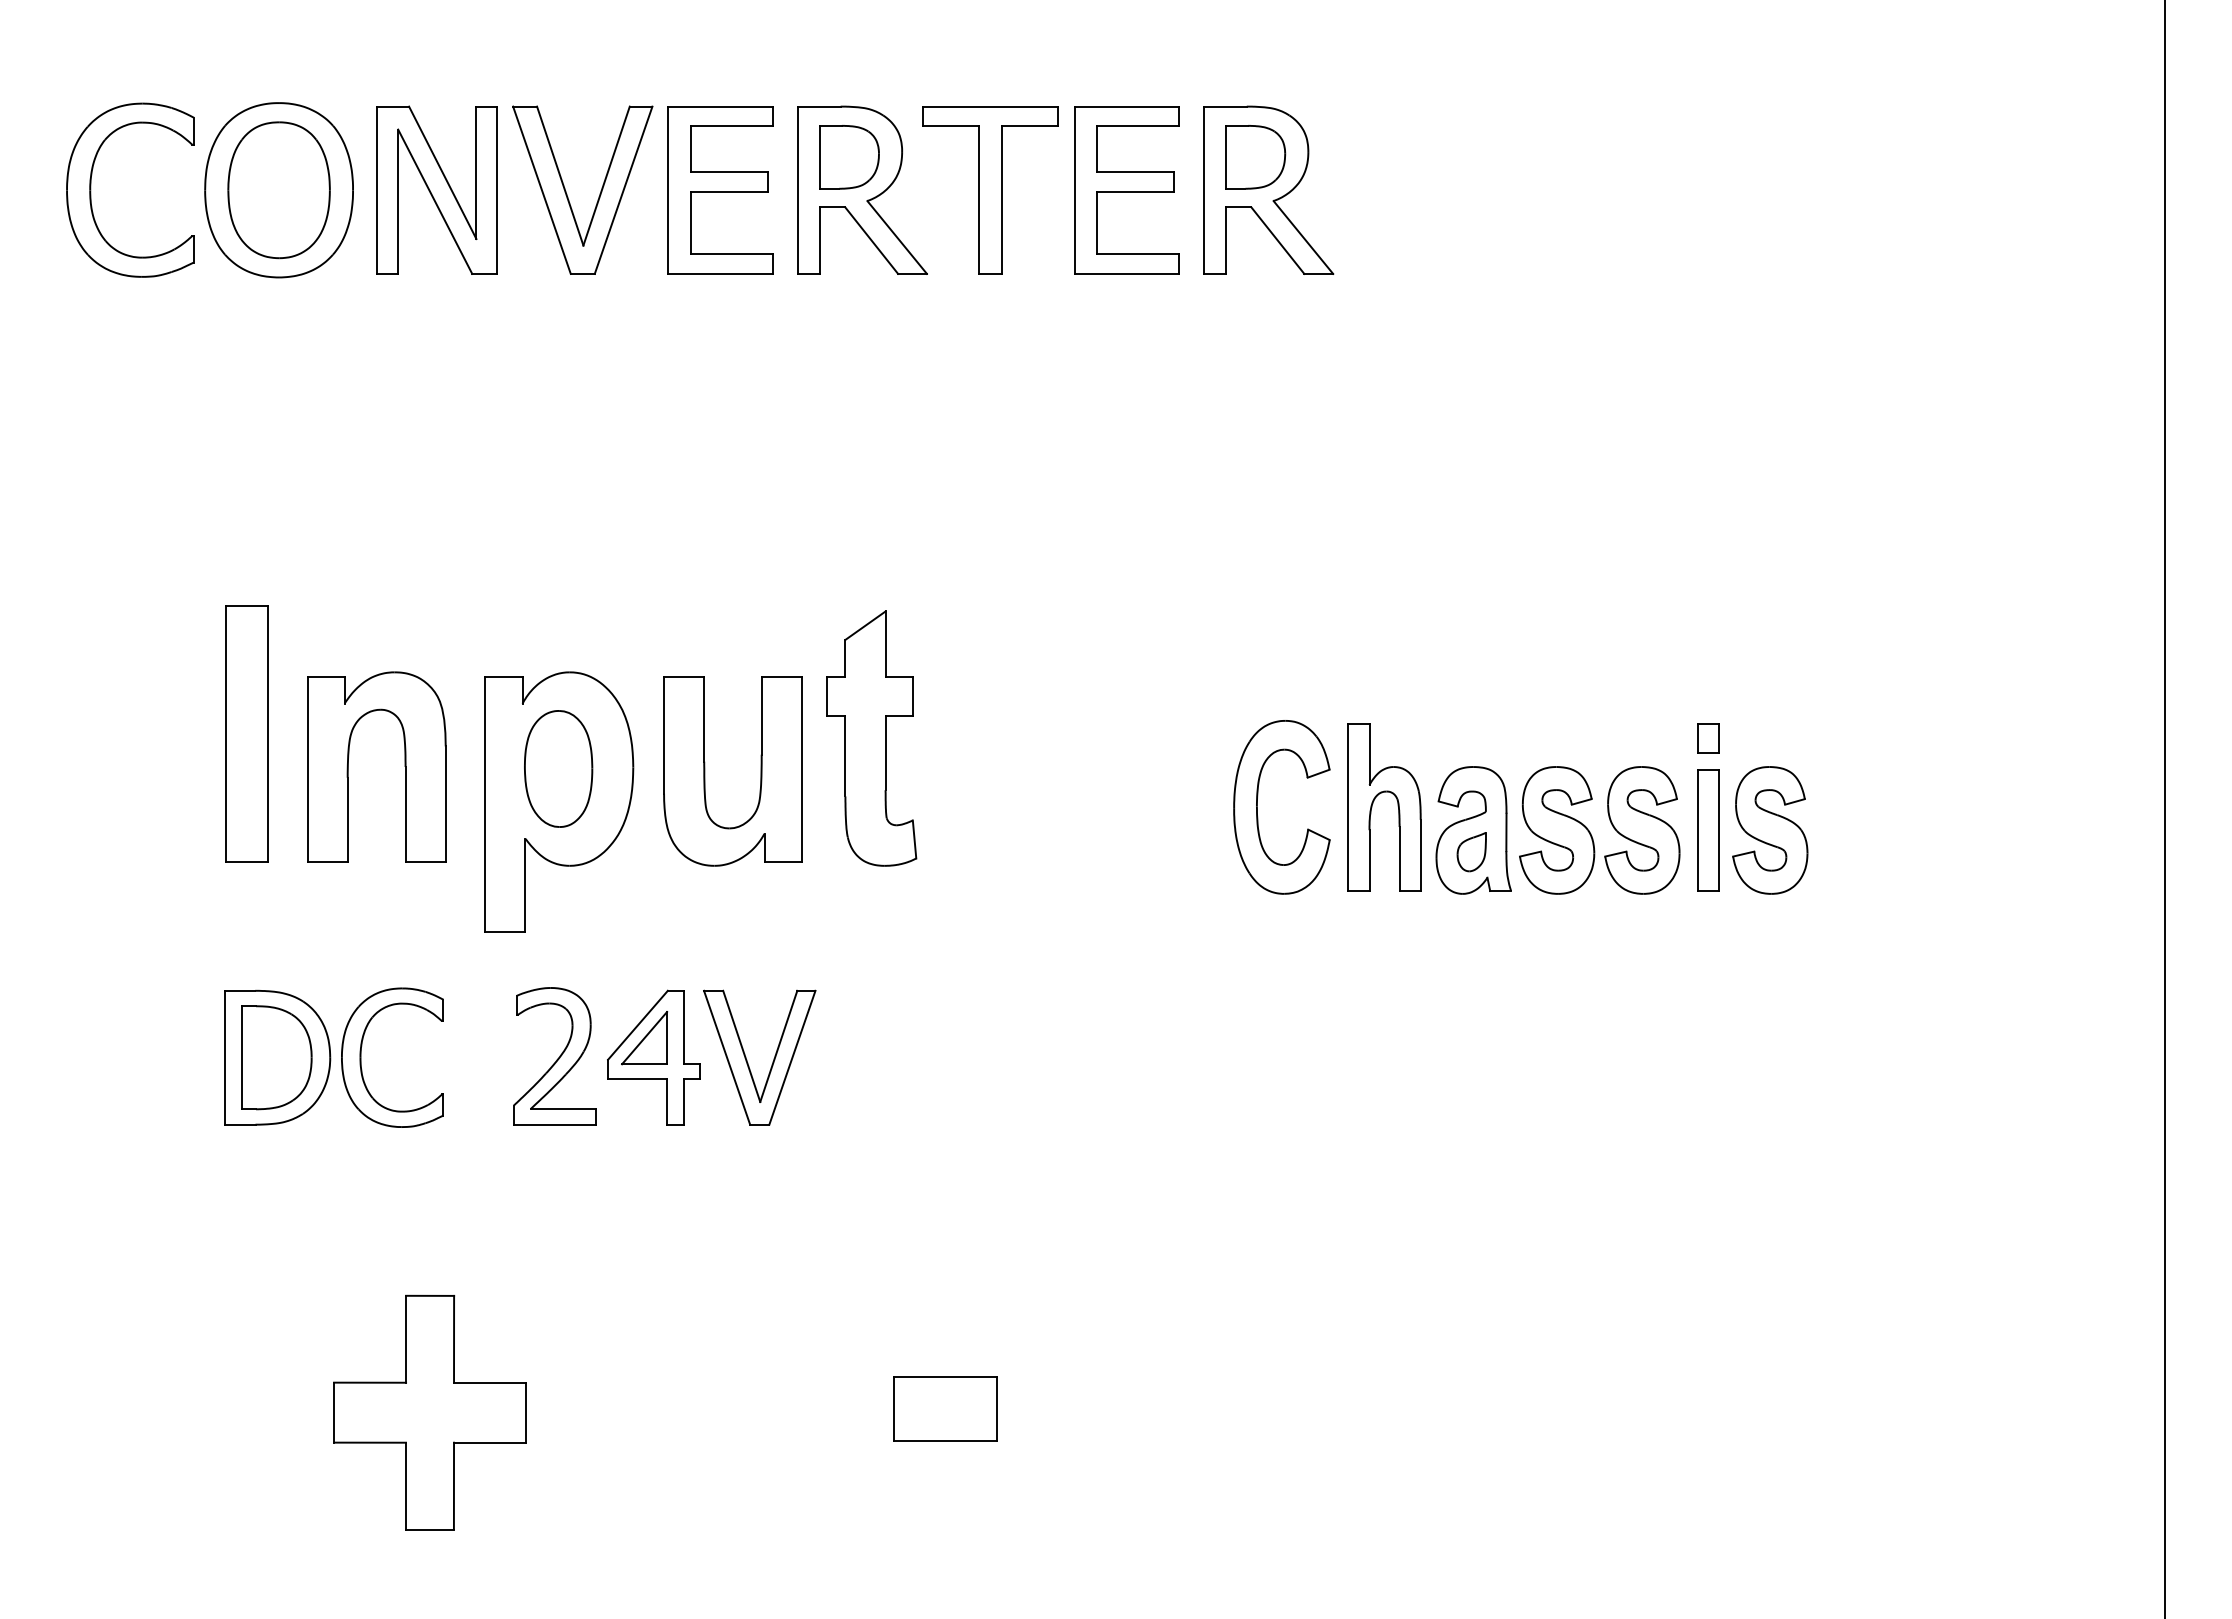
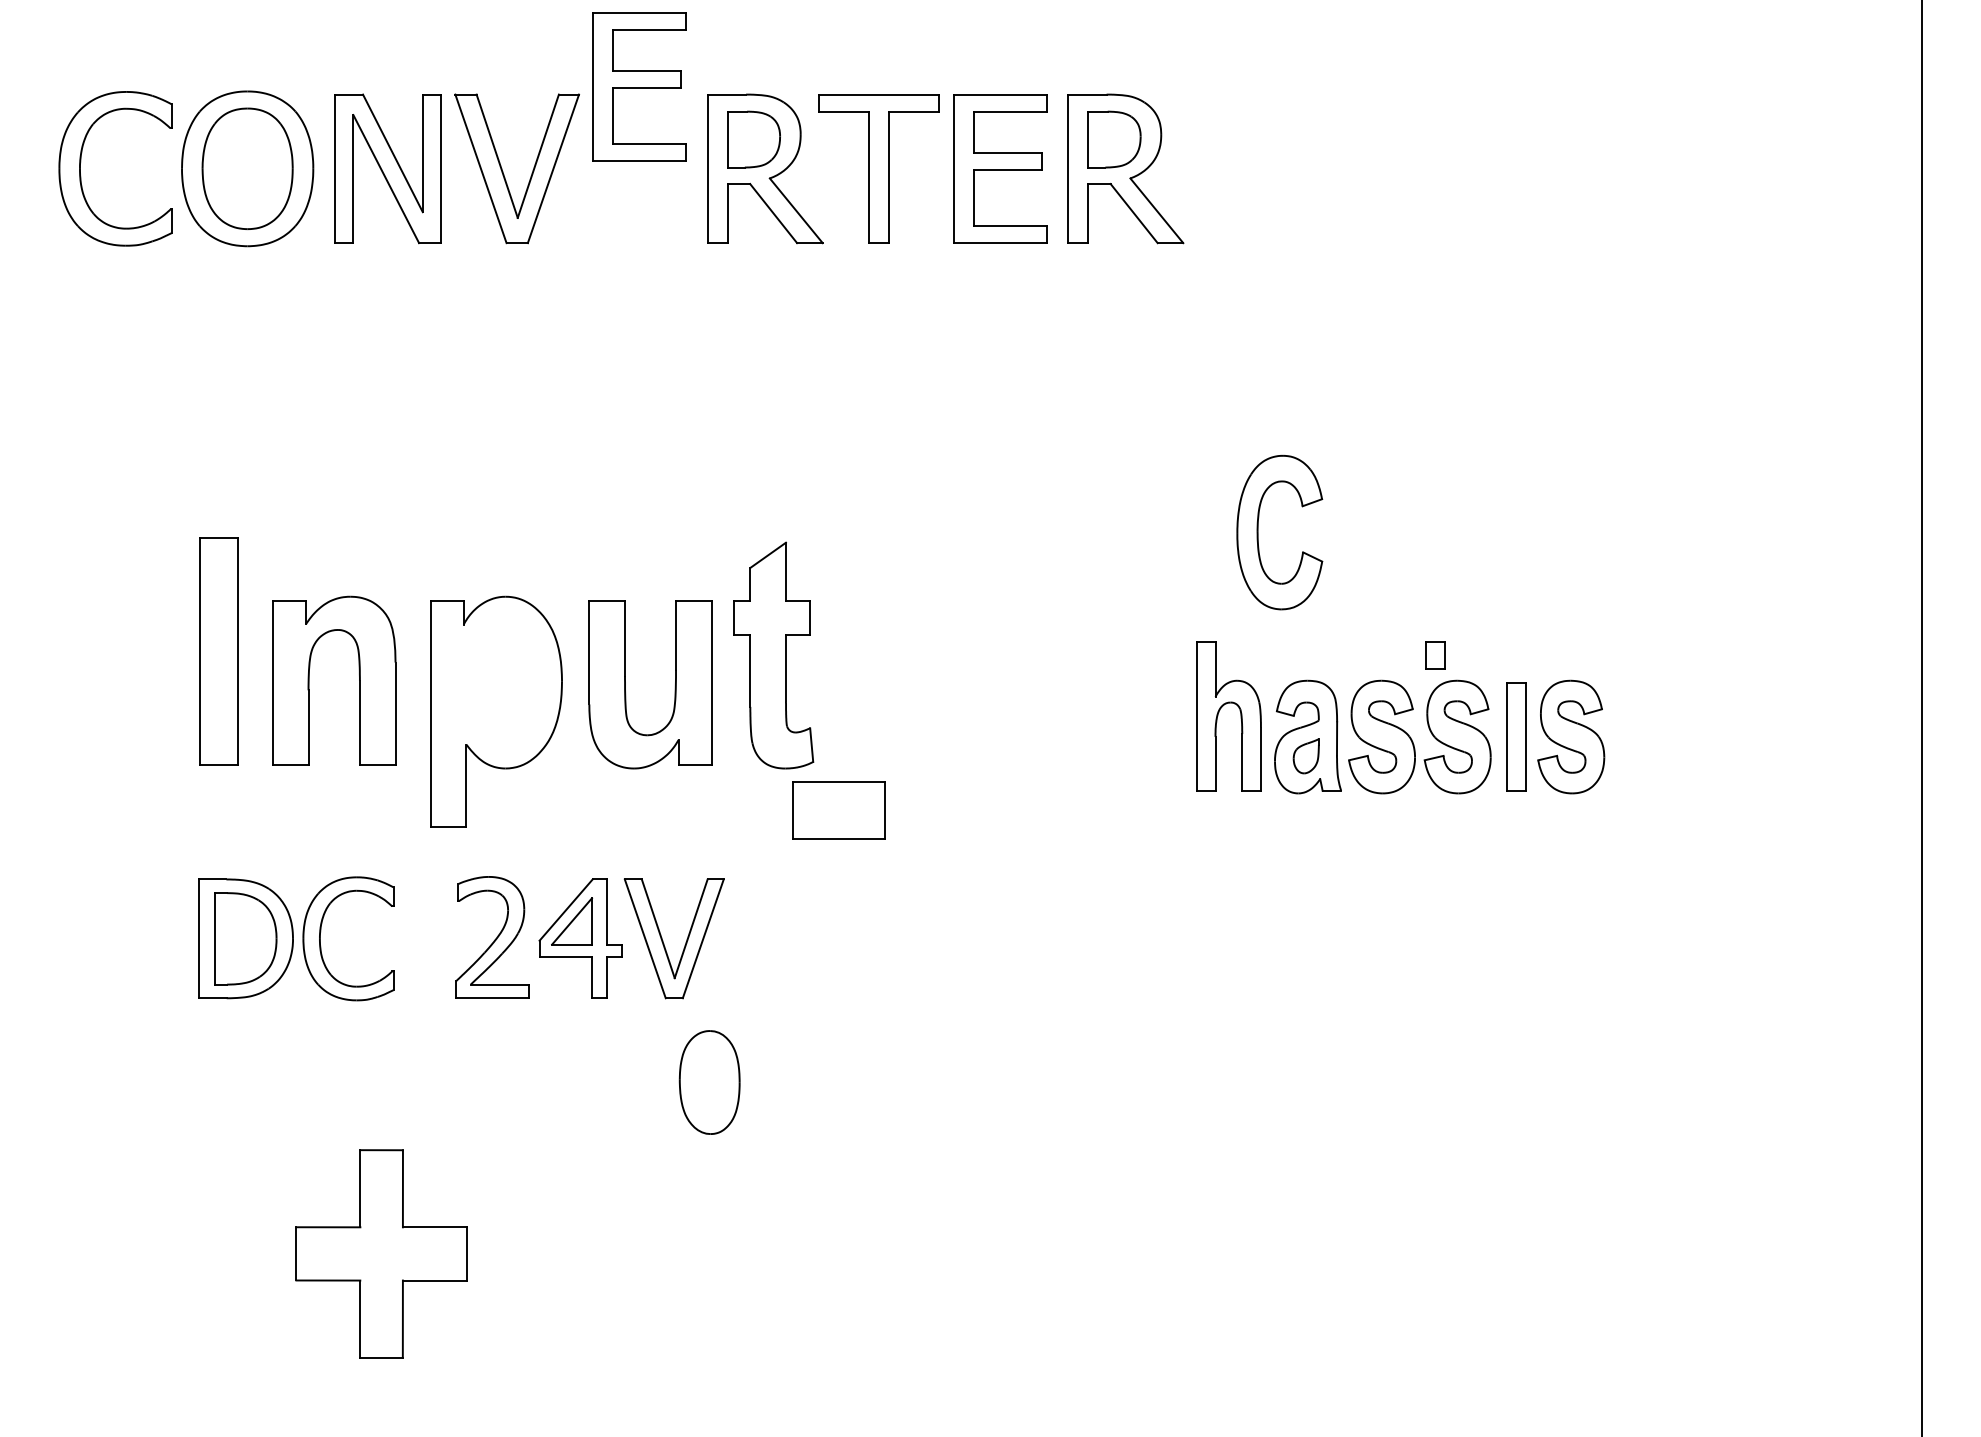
part: (720, 189) -> (639, 86), moved
part: (1708, 738) -> (1435, 655), moved
part: (558, 768) -> (709, 1082), moved
part: (1257, 807) -> (1258, 532), moved
part: (944, 1408) -> (838, 810), moved

